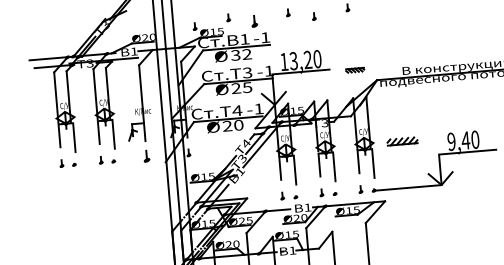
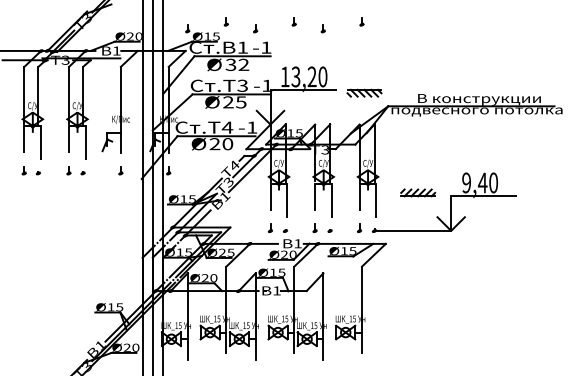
part: (254, 21) -> (255, 28), size x0.62
part: (355, 69) -> (364, 92), size x1.67
part: (402, 141) -> (418, 192), moved
part: (146, 156) -> (120, 170), size x0.62

